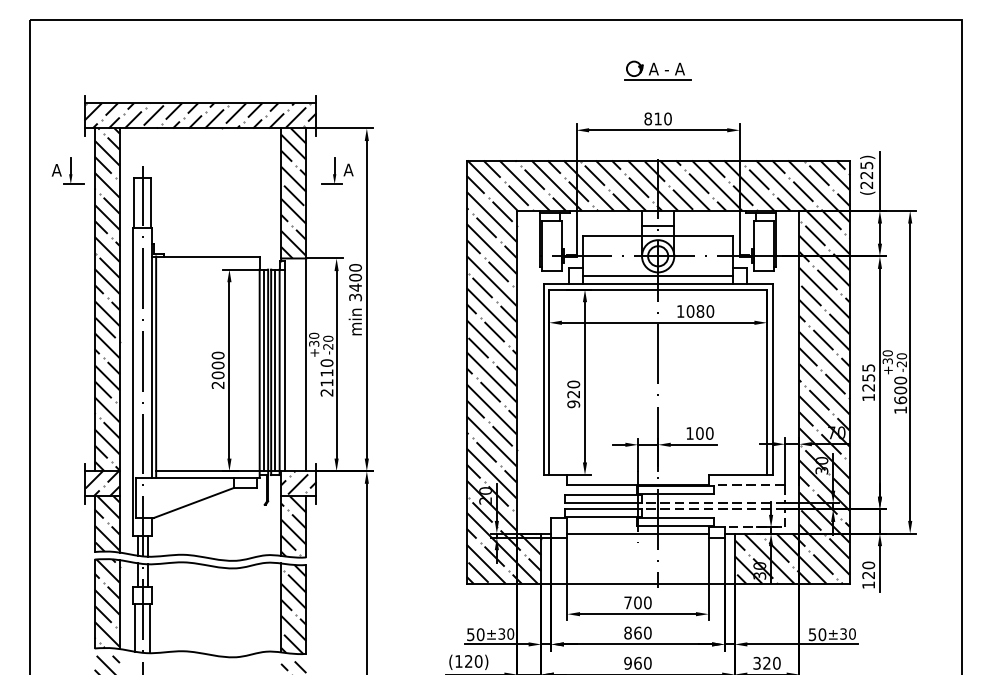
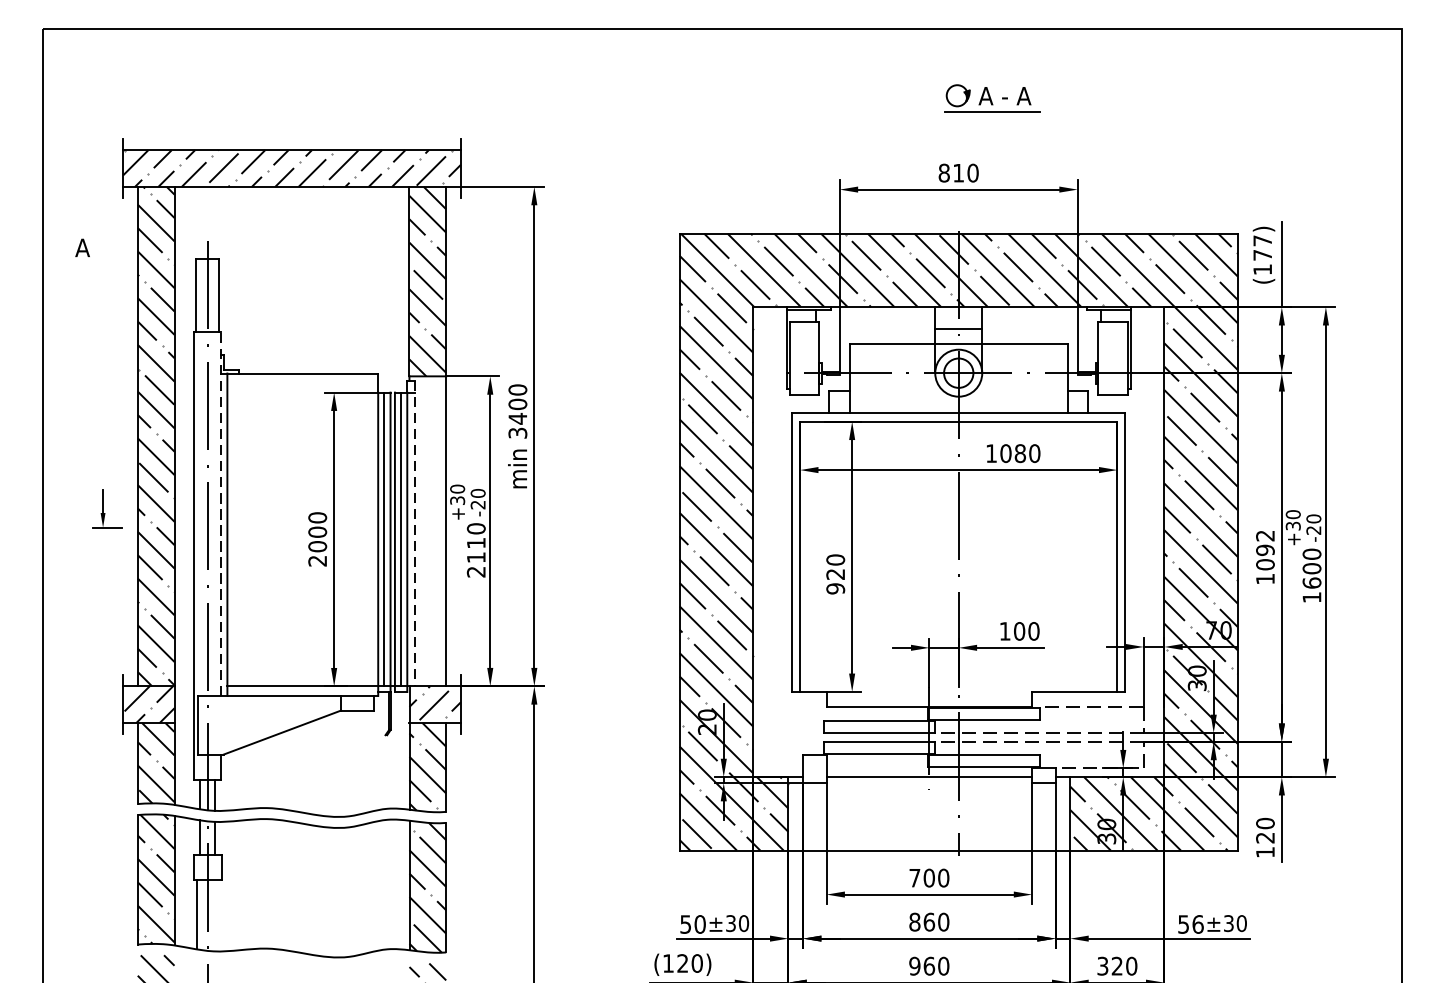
part: (657, 70) -> (991, 98), moved
part: (73, 170) -> (106, 507), moved
part: (337, 170) -> (491, 248), removed
text: (866, 175) -> (1262, 255), (225) -> (177)
line: (658, 275) -> (959, 401), removed
line: (151, 353) -> (220, 514), solid -> dashed
line: (284, 366) -> (414, 533), solid -> dashed
text: (868, 377) -> (1265, 549), 1255 -> 1092
line: (149, 628) -> (217, 915), removed
text: (822, 634) -> (1198, 924), 50 -> 56

